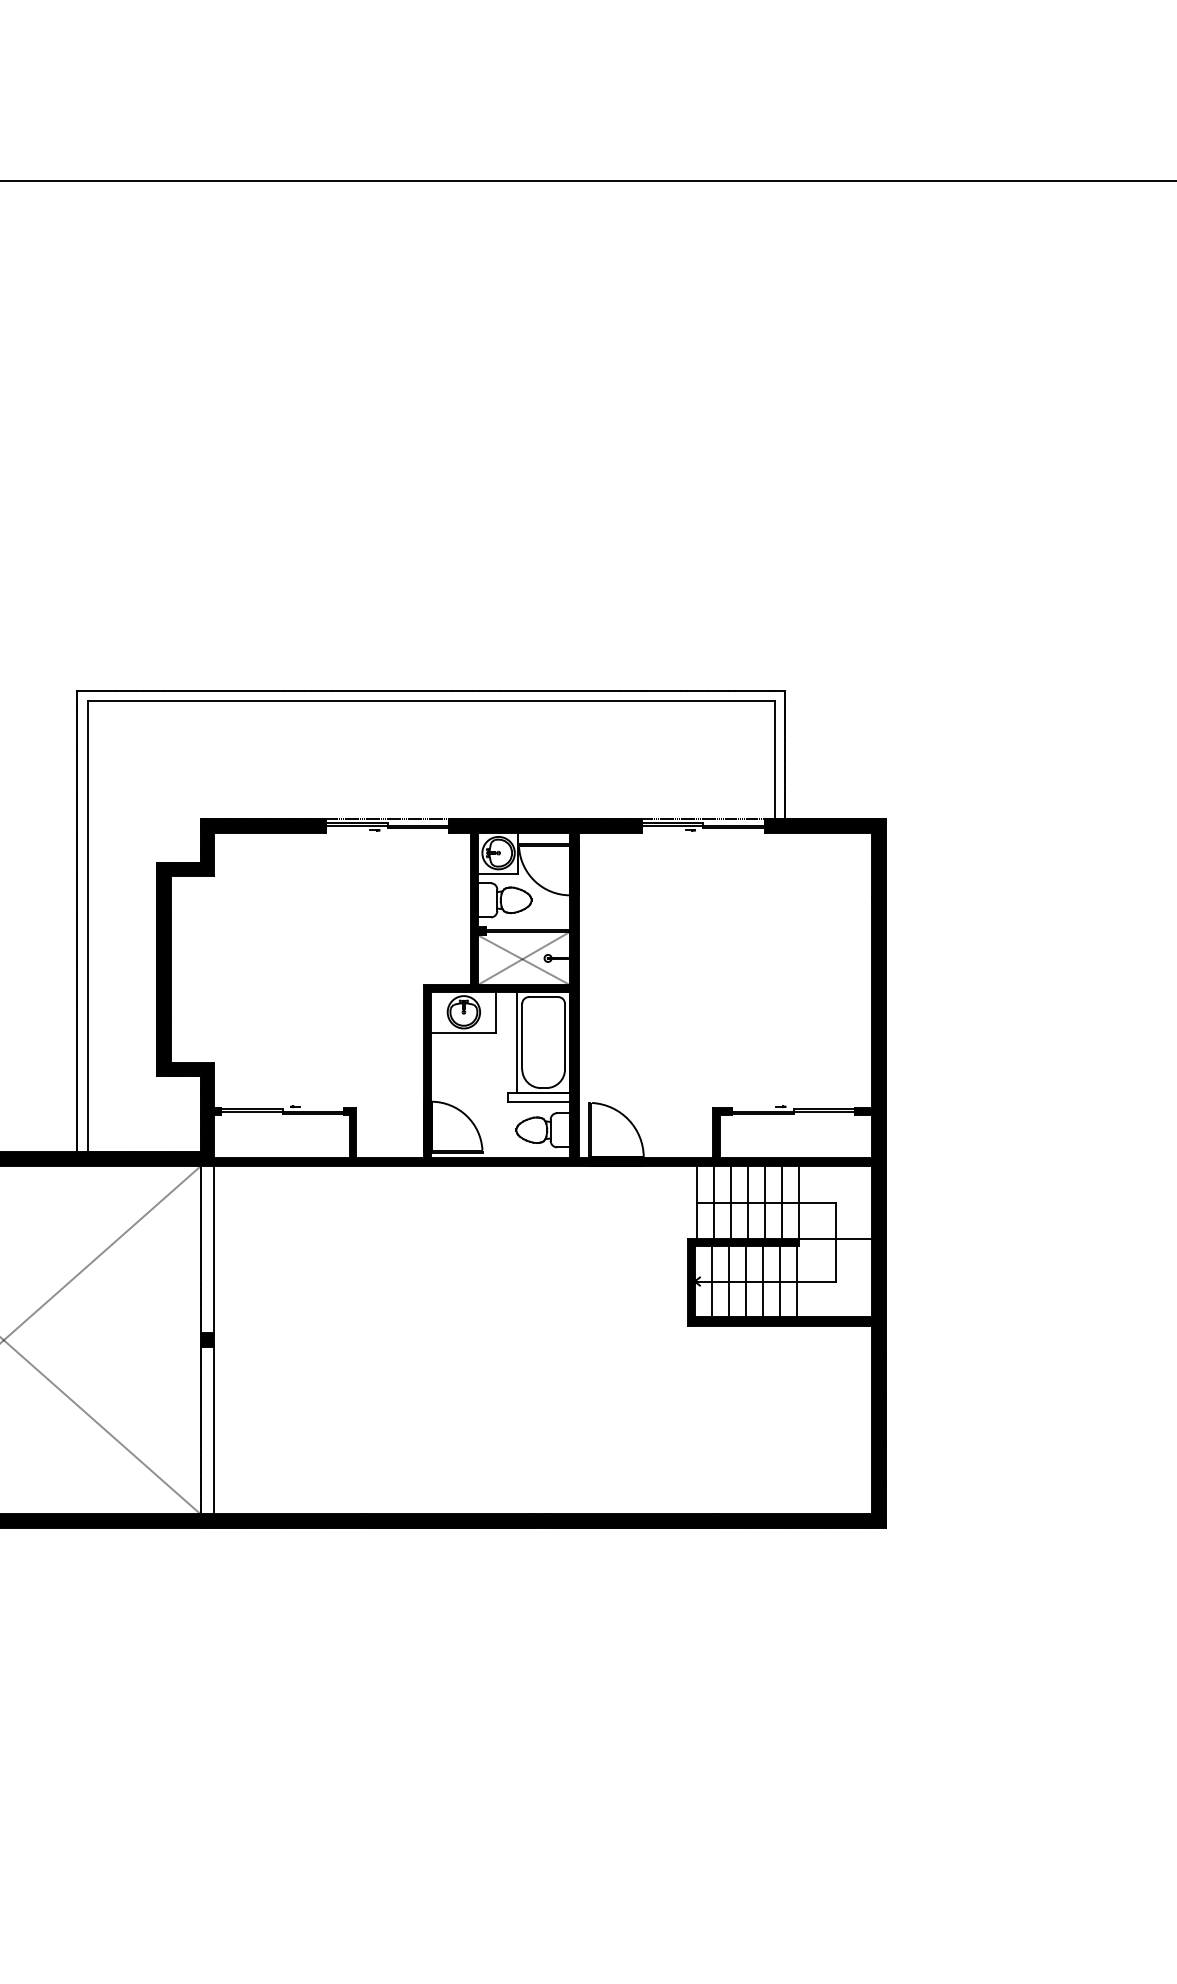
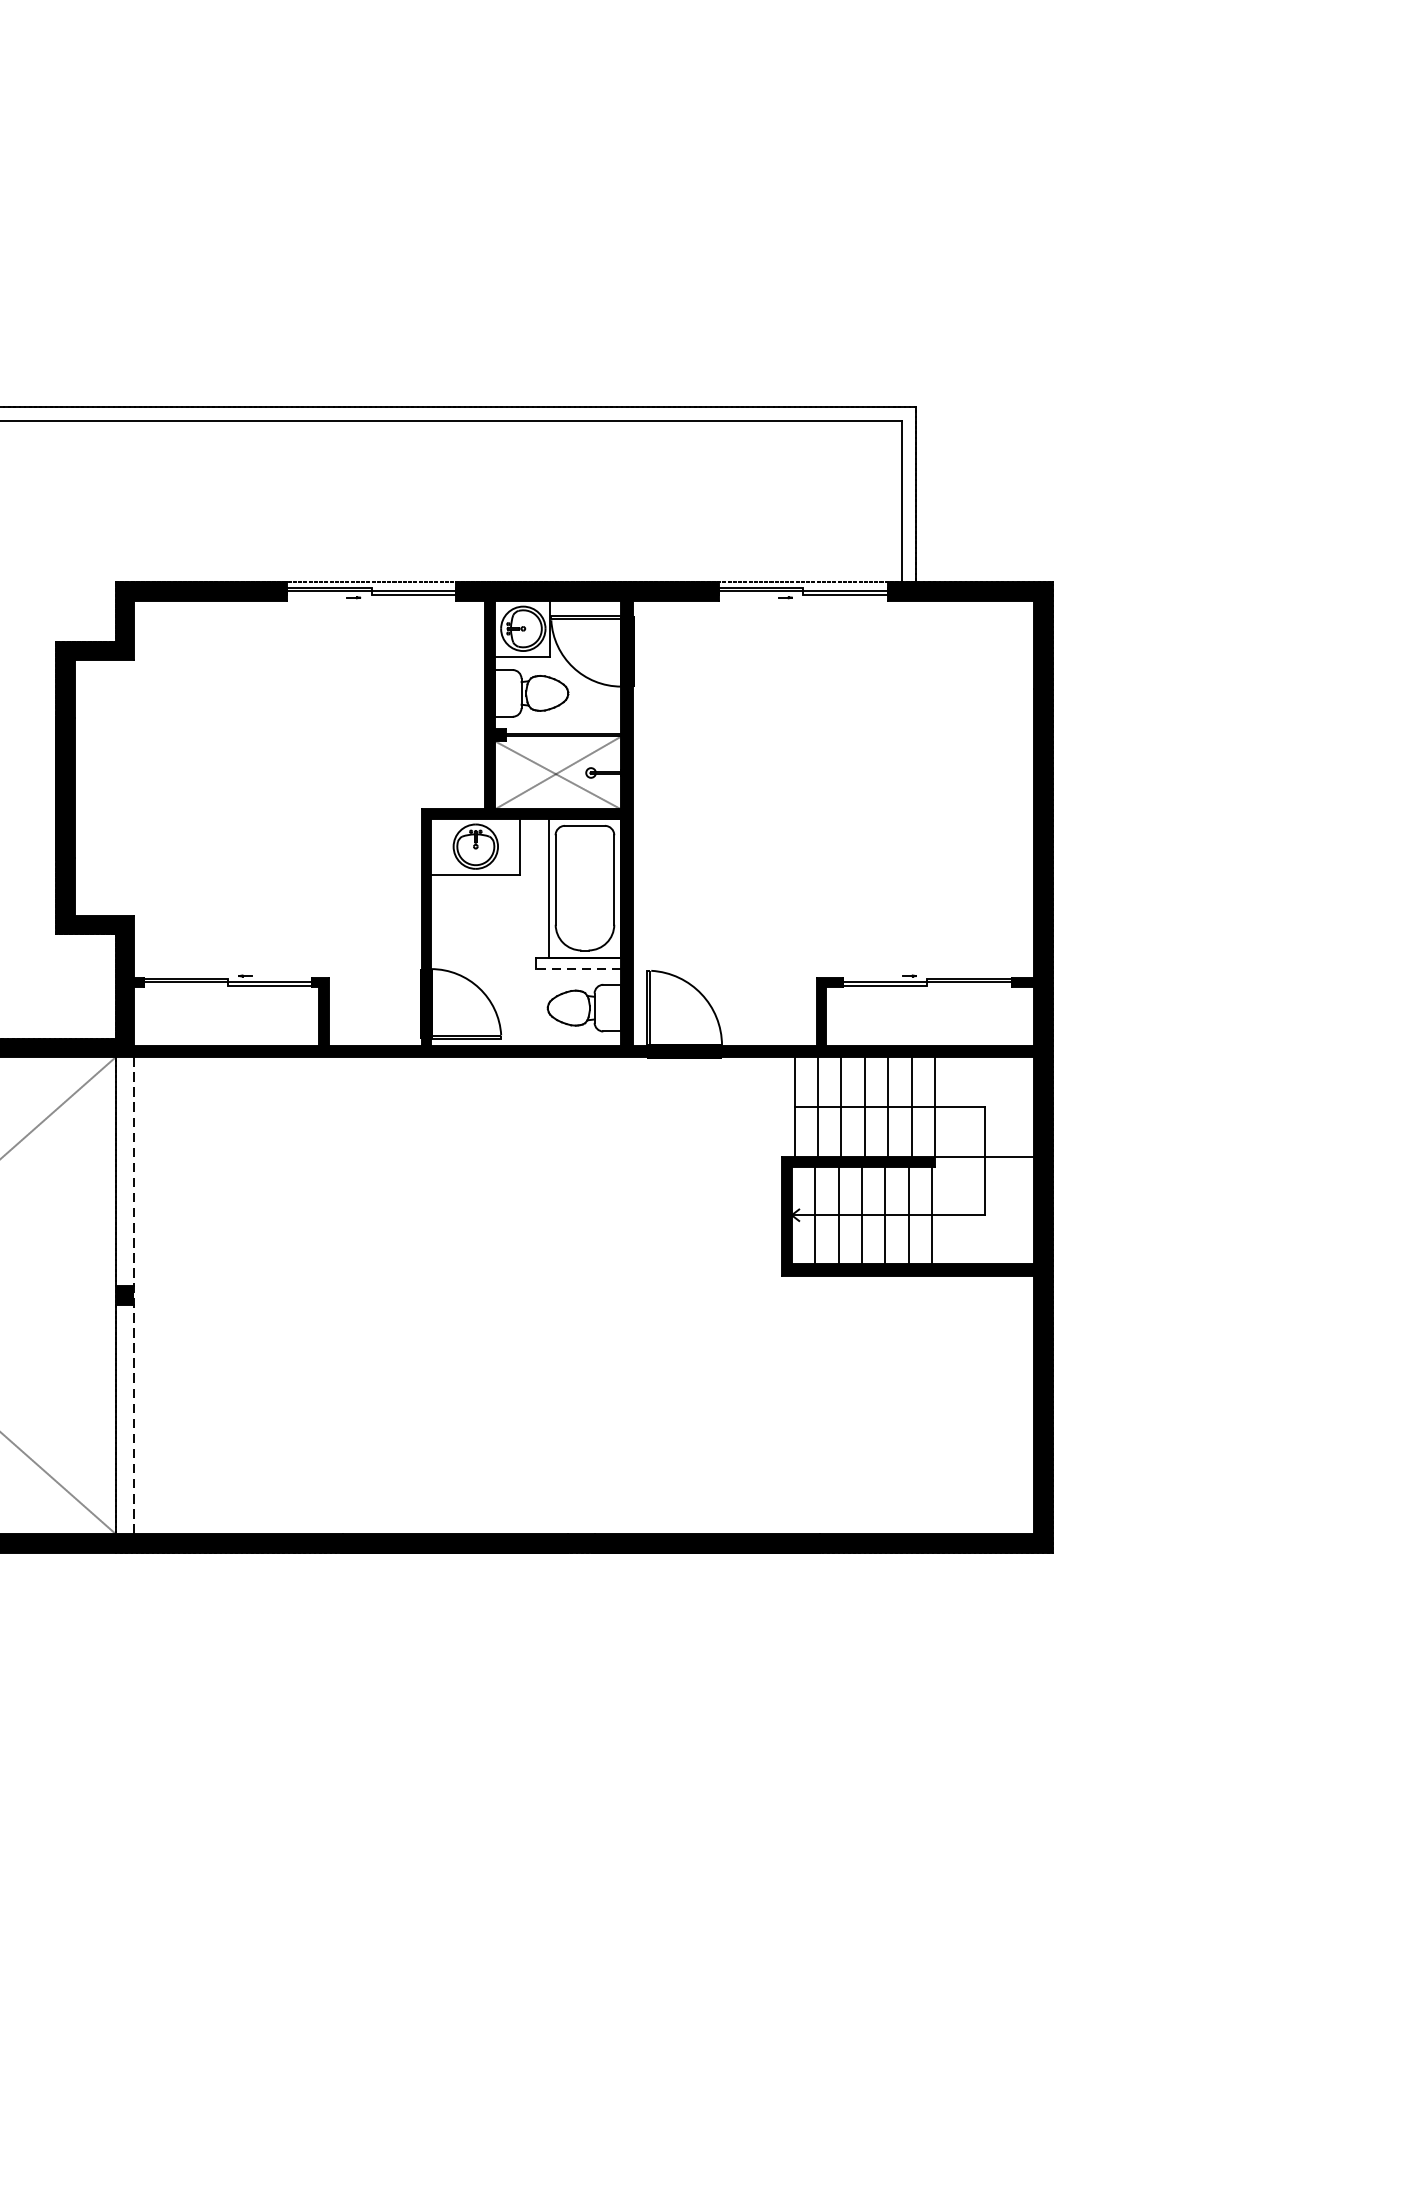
line: (538, 1101) -> (577, 968), solid -> dashed
line: (214, 1340) -> (134, 1295), solid -> dashed

